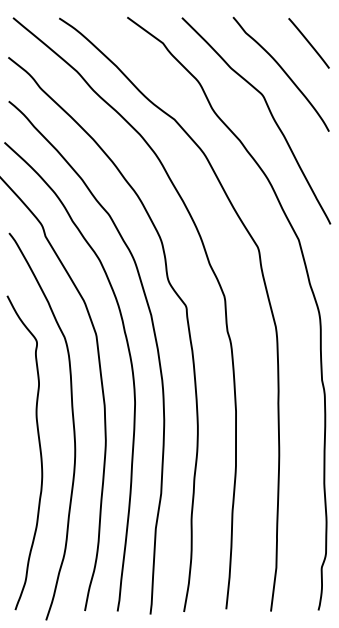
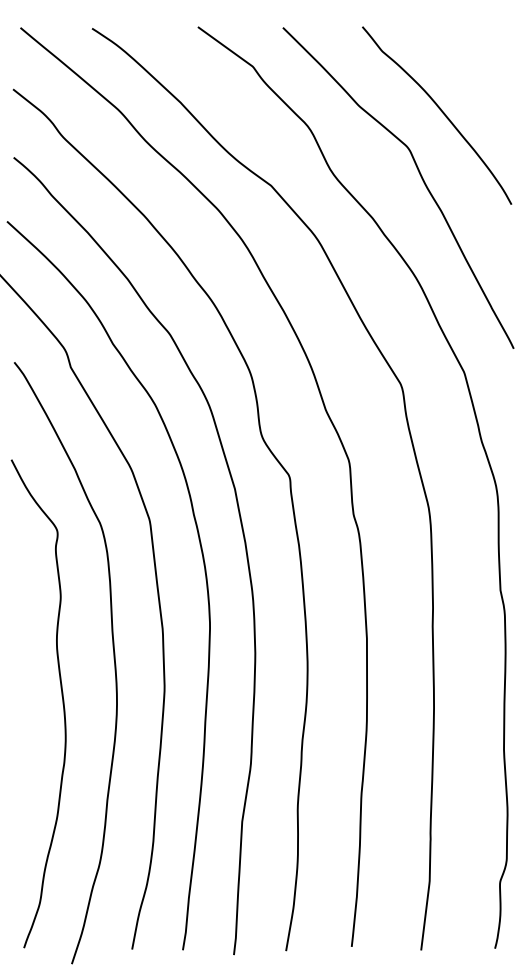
line: (308, 43) -> (479, 67), removed

